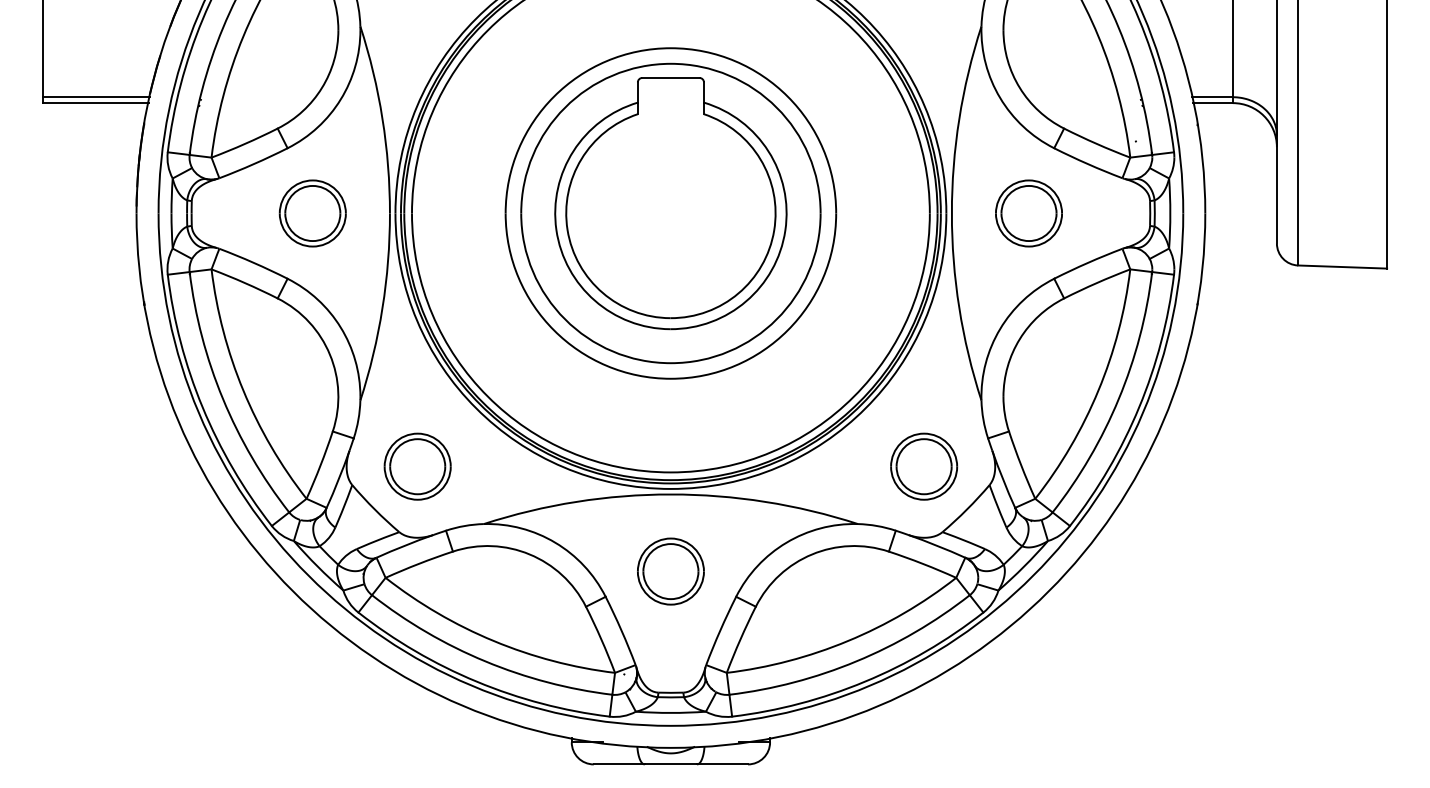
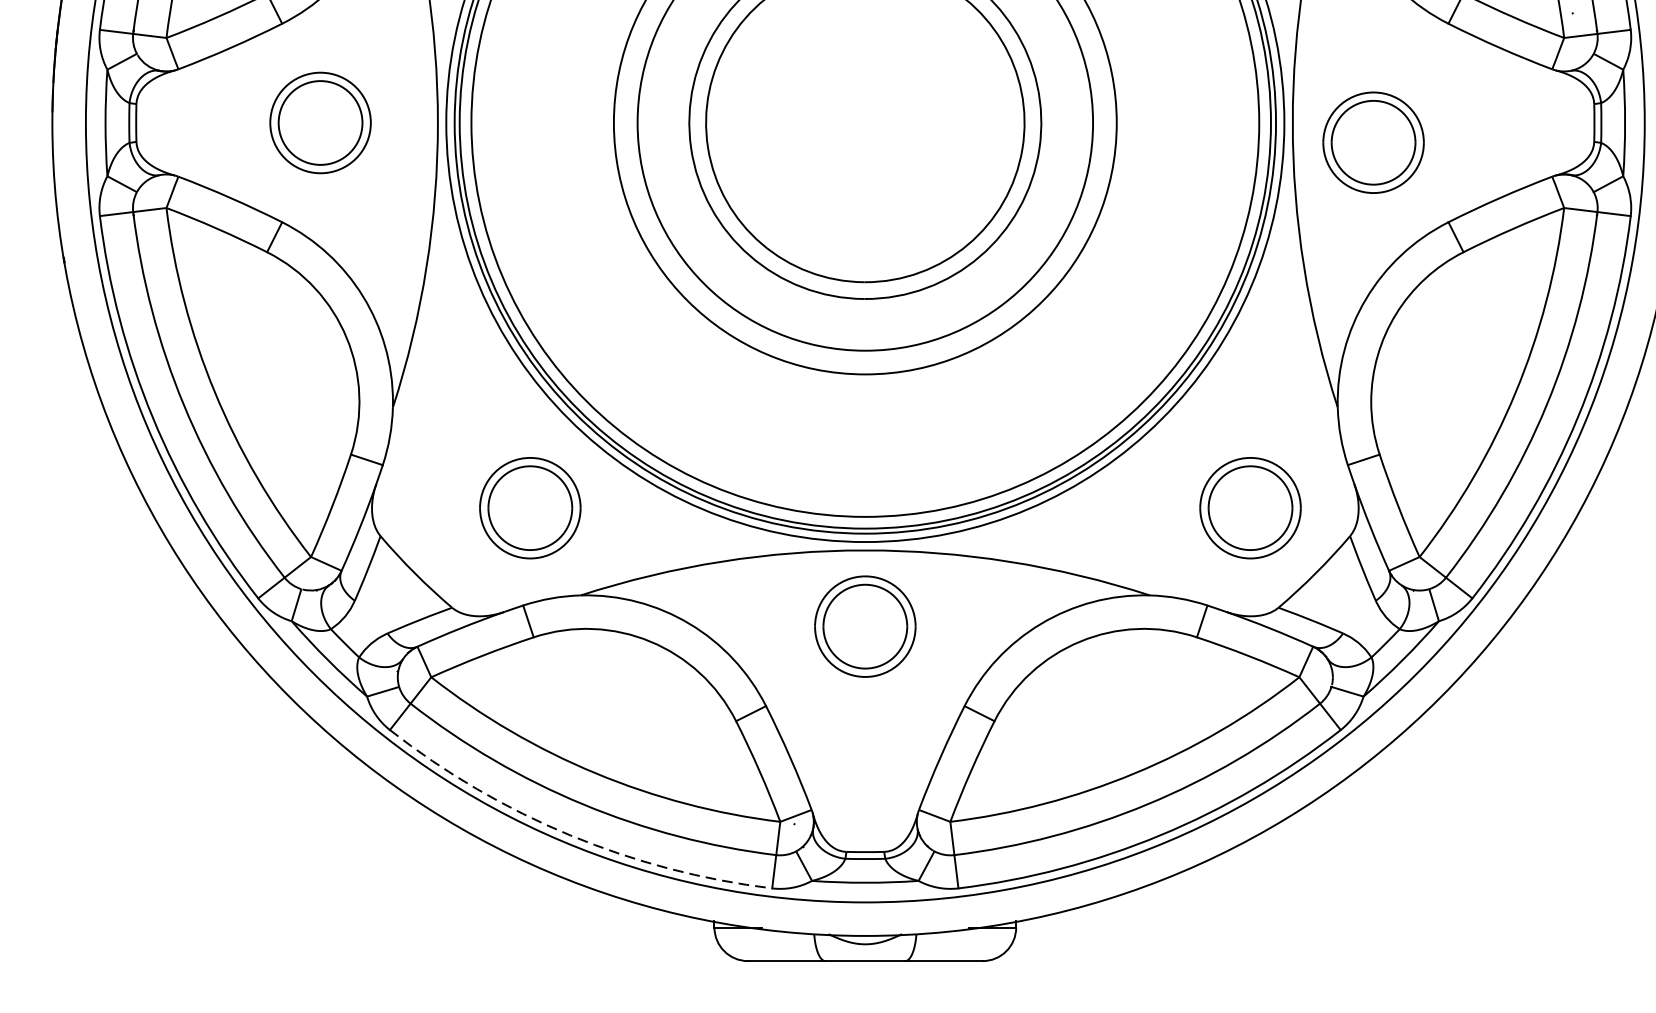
part: (1028, 213) -> (1372, 142), moved
part: (417, 466) -> (530, 507), moved
part: (670, 571) -> (864, 626), moved
arc: (476, 681) -> (569, 834), solid -> dashed

